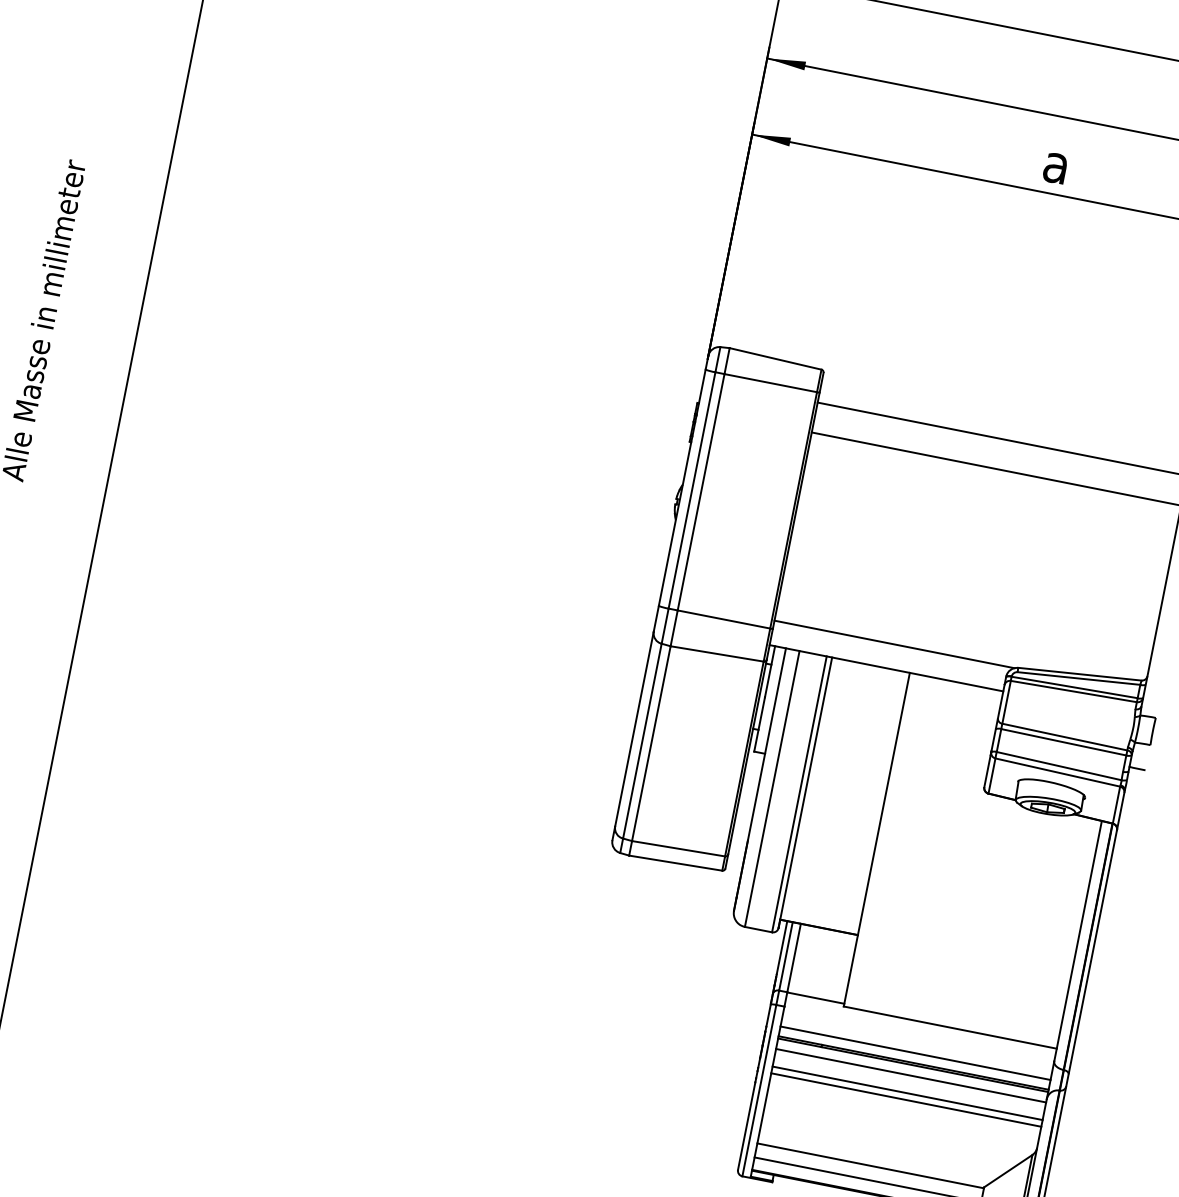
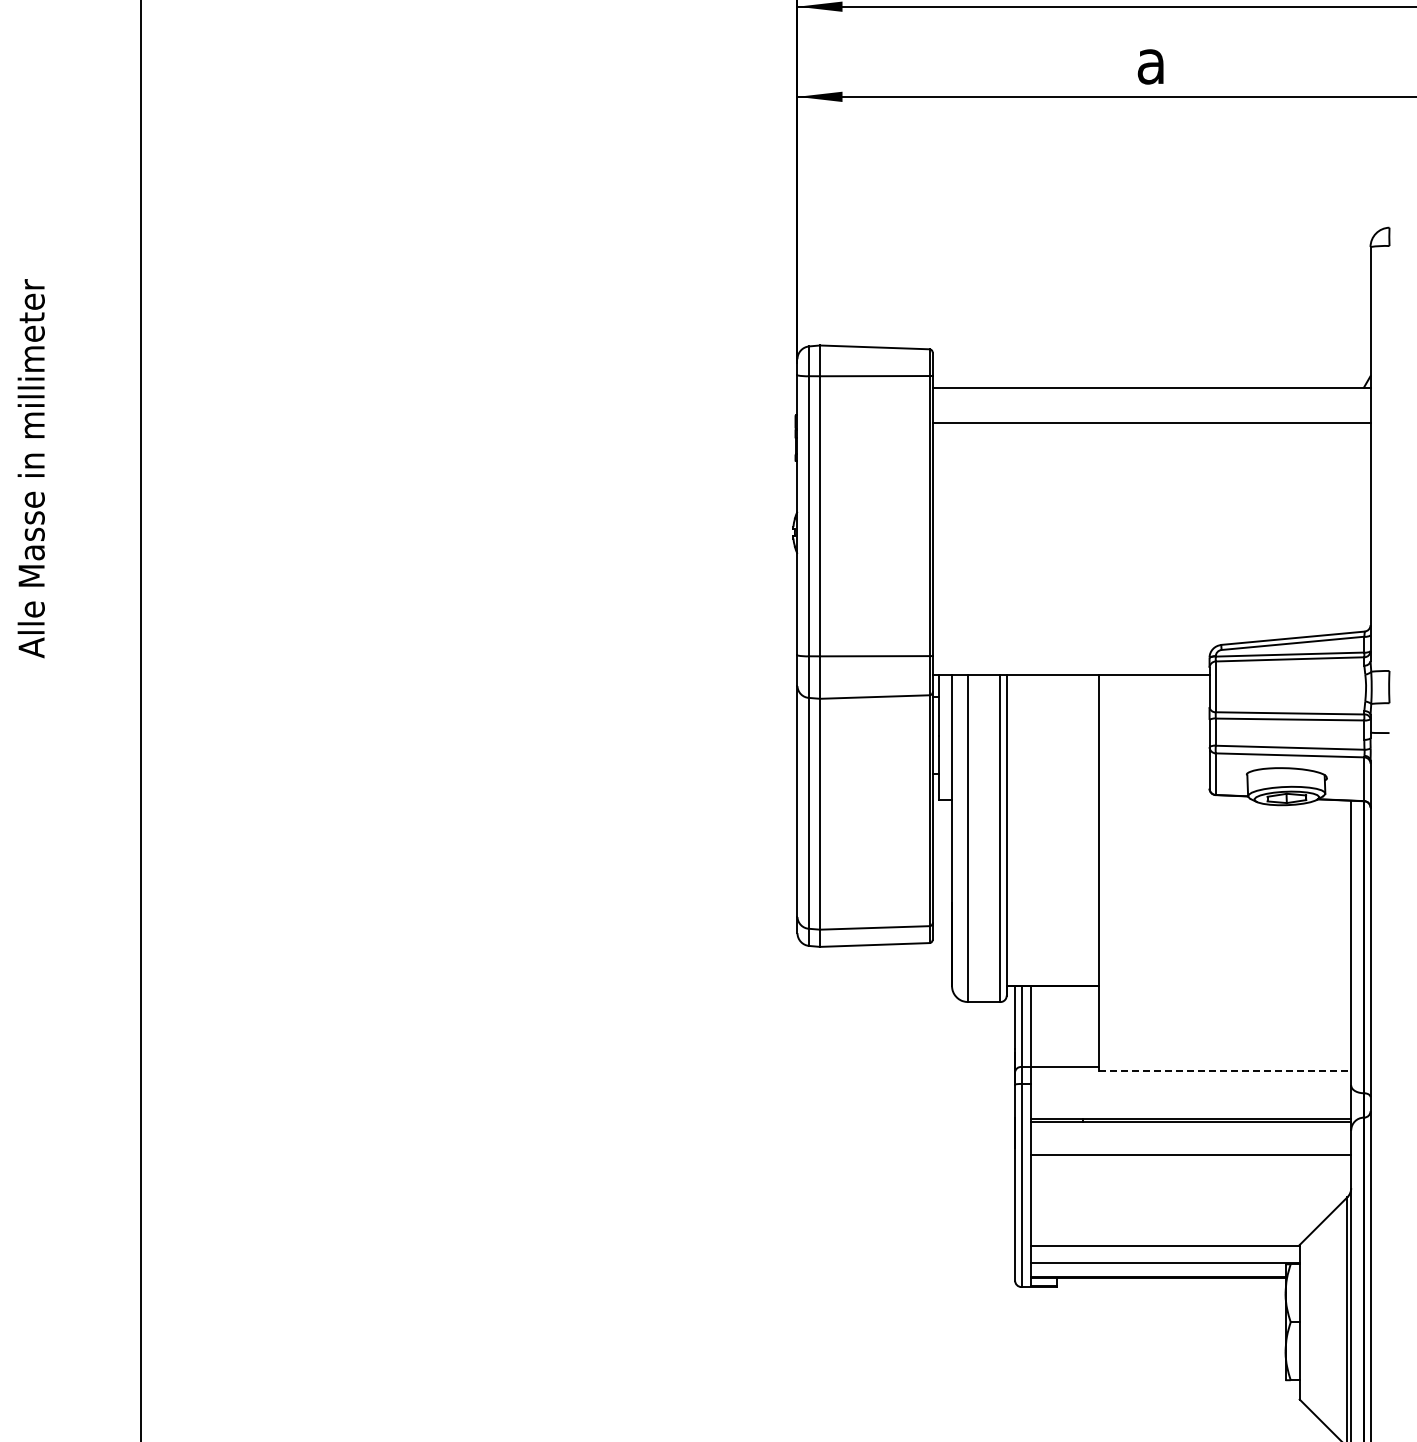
line: (894, 644) -> (1074, 646), removed
line: (950, 1027) -> (1225, 1070), solid -> dashed
line: (915, 1053) -> (1191, 1107), removed
line: (911, 1075) -> (1191, 1134), removed
line: (906, 1100) -> (1191, 1163), removed

